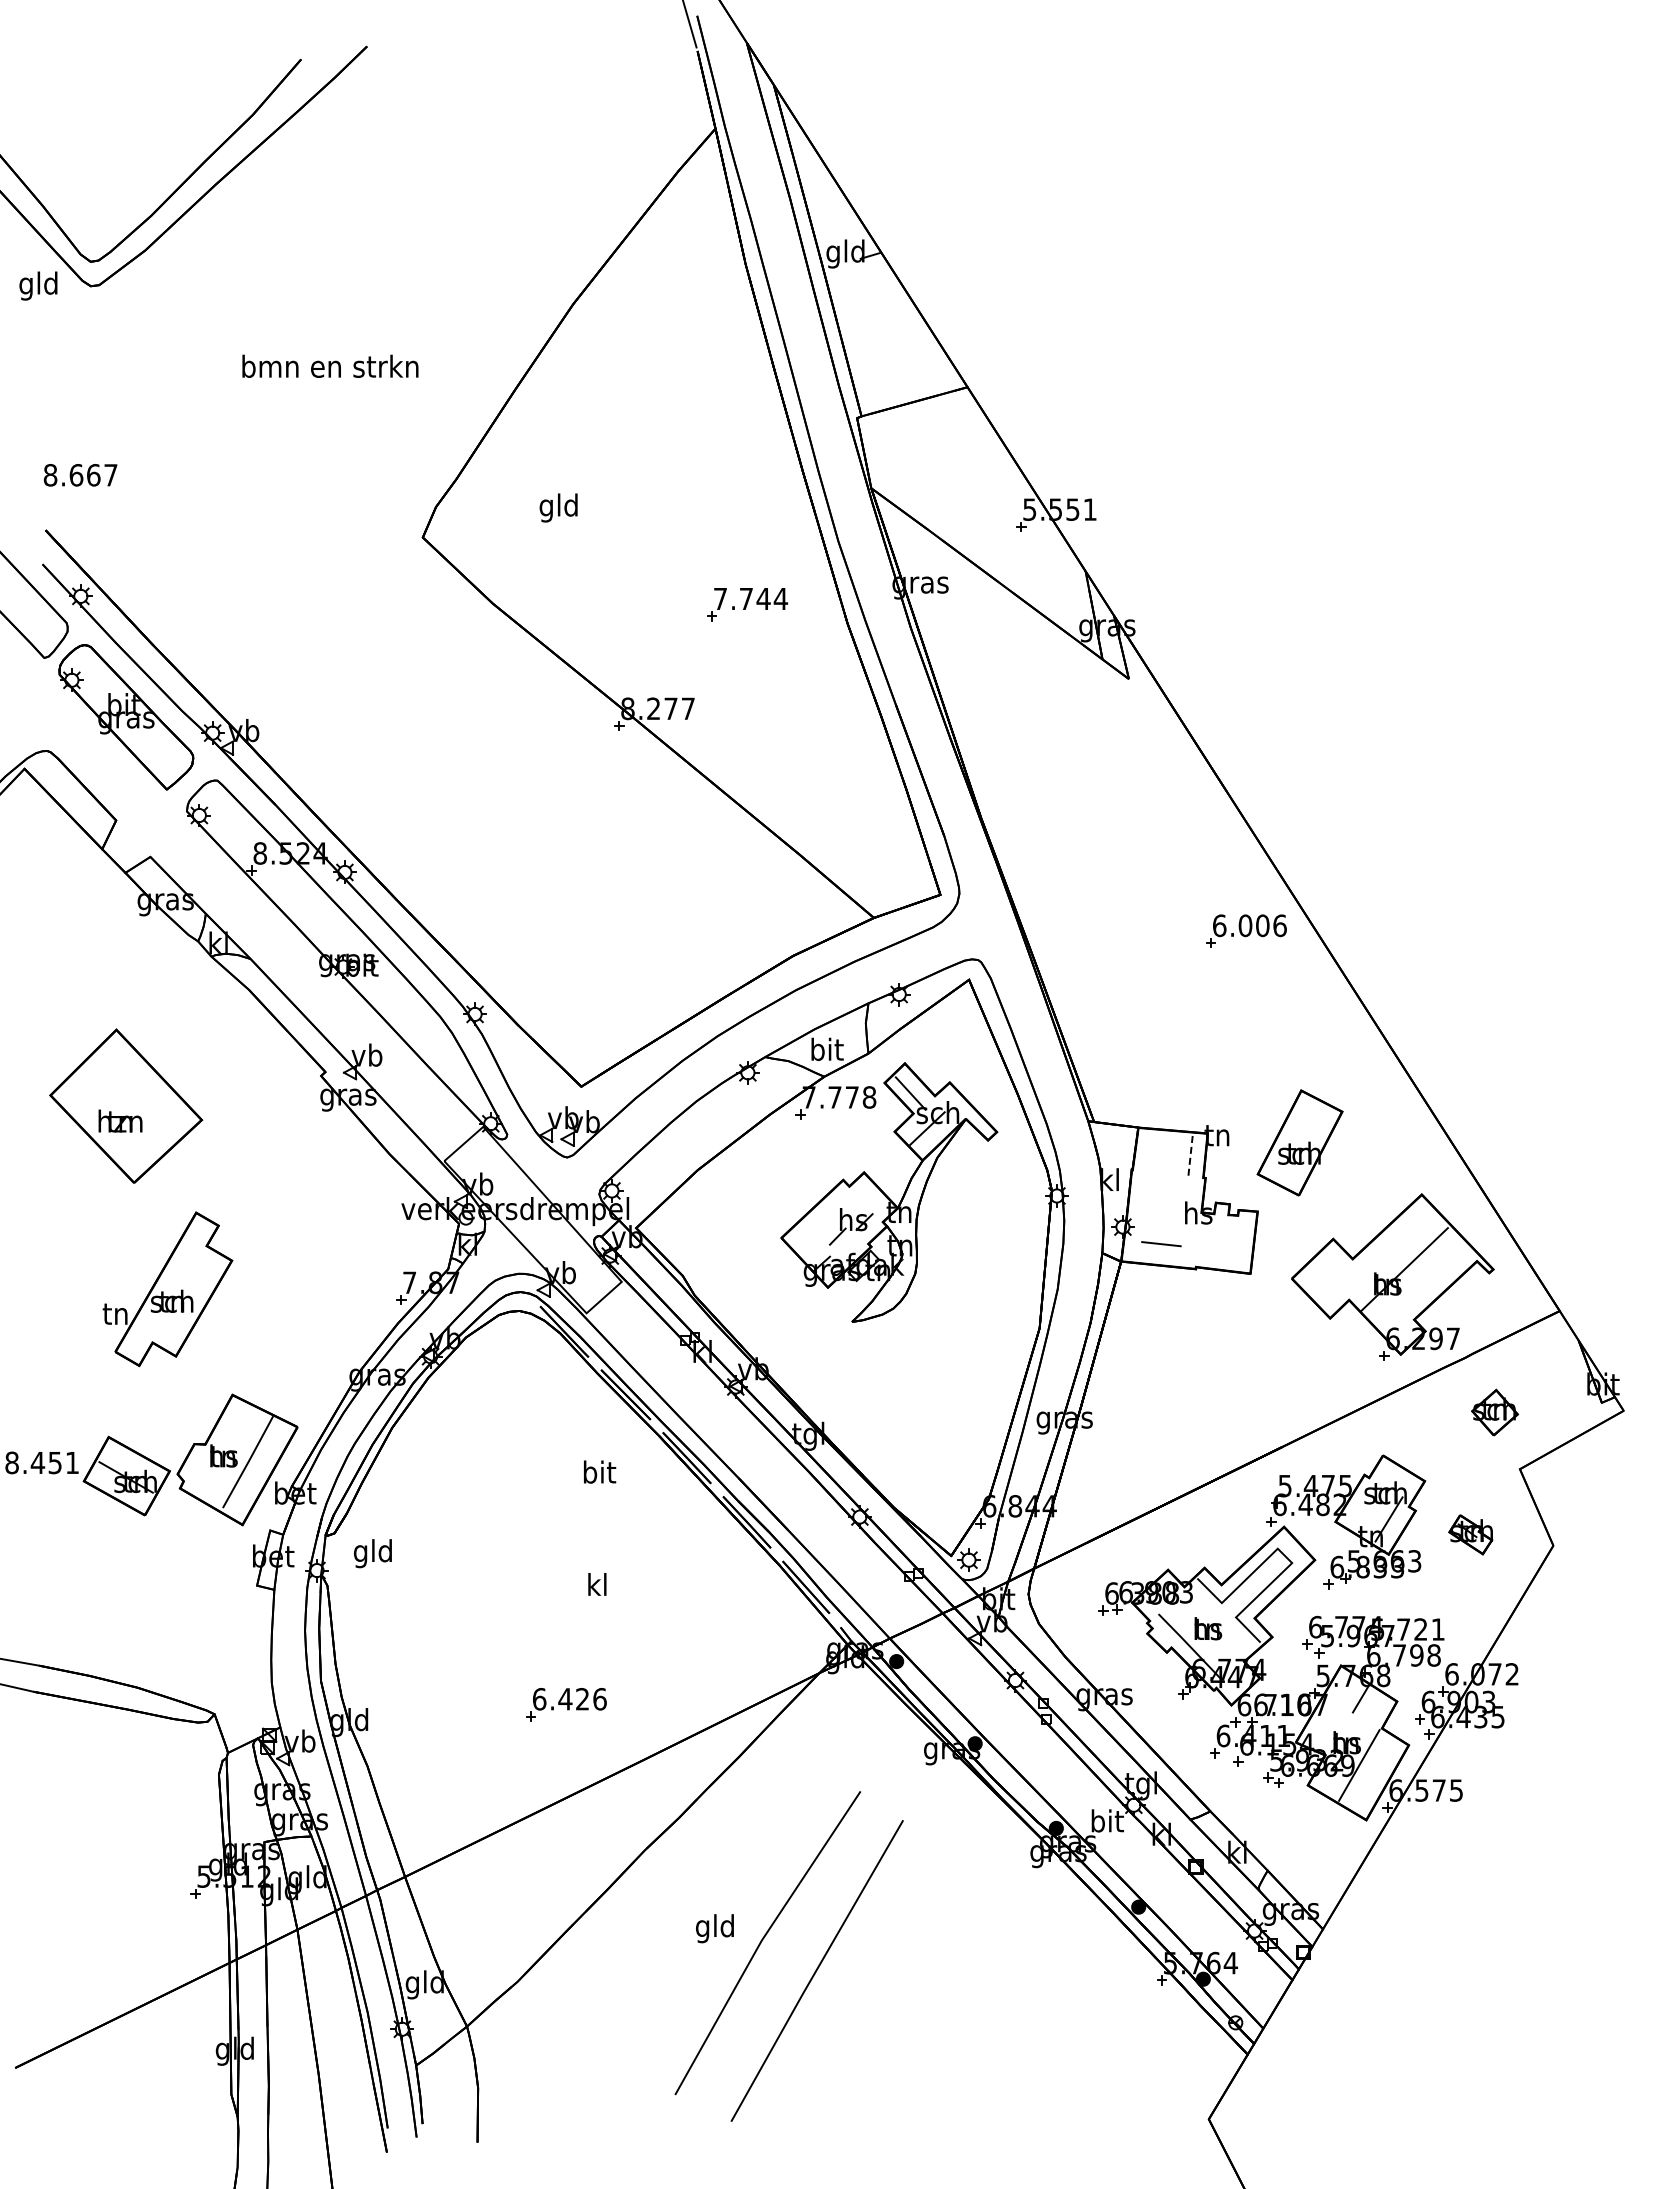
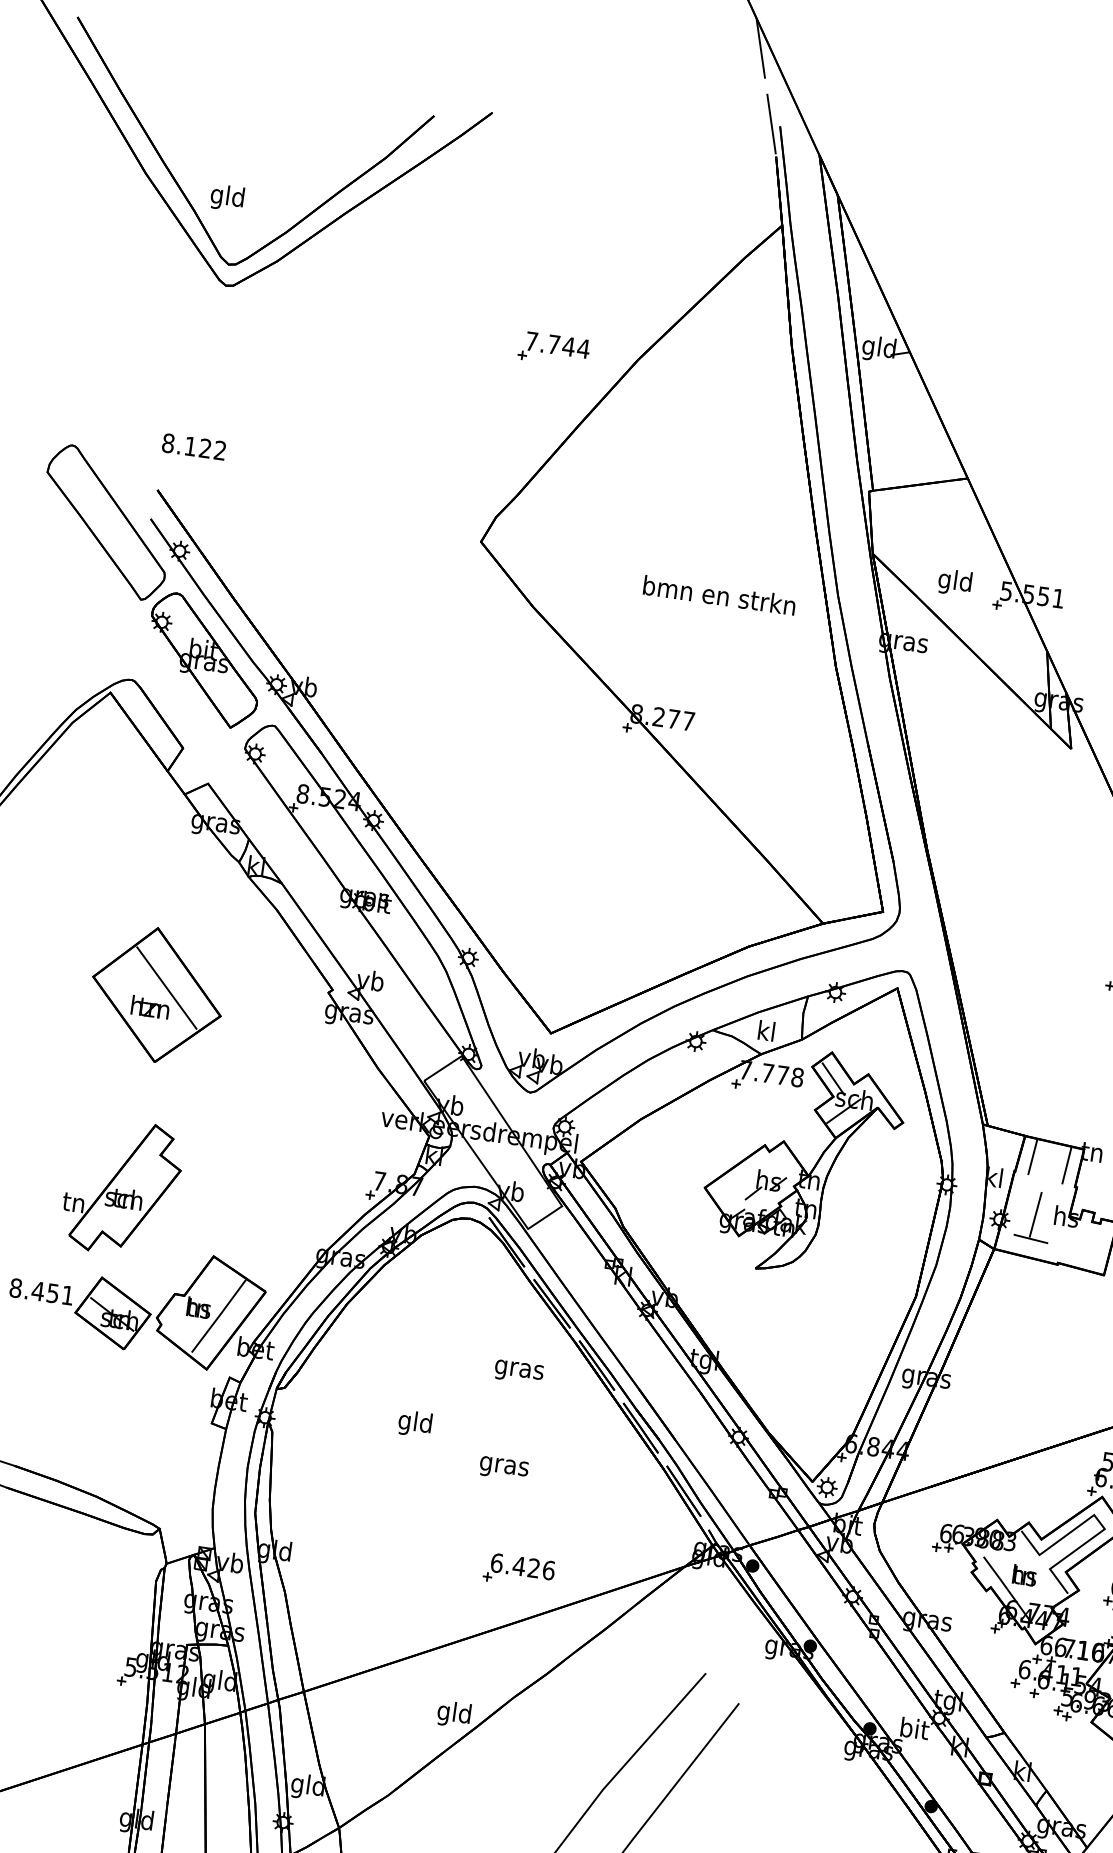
text: (38, 285) -> (227, 197), moved
text: (330, 365) -> (719, 594), moved
text: (93, 475) -> (205, 448), 8.667 -> 8.122
text: (558, 507) -> (954, 582), moved
part: (747, 604) -> (554, 349), moved
text: (827, 1048) -> (767, 1030), bit -> kl
line: (135, 1096) -> (166, 987), added
line: (1150, 1149) -> (1032, 1156), added
line: (1190, 1154) -> (1066, 1165), dashed -> solid
line: (1162, 1215) -> (1035, 1214), added
part: (167, 1289) -> (121, 1187), moved
text: (599, 1474) -> (519, 1369), bit -> gras
text: (372, 1553) -> (414, 1423), moved
text: (597, 1587) -> (504, 1466), kl -> gras
part: (566, 1704) -> (519, 1570), moved
text: (714, 1928) -> (453, 1714), moved

